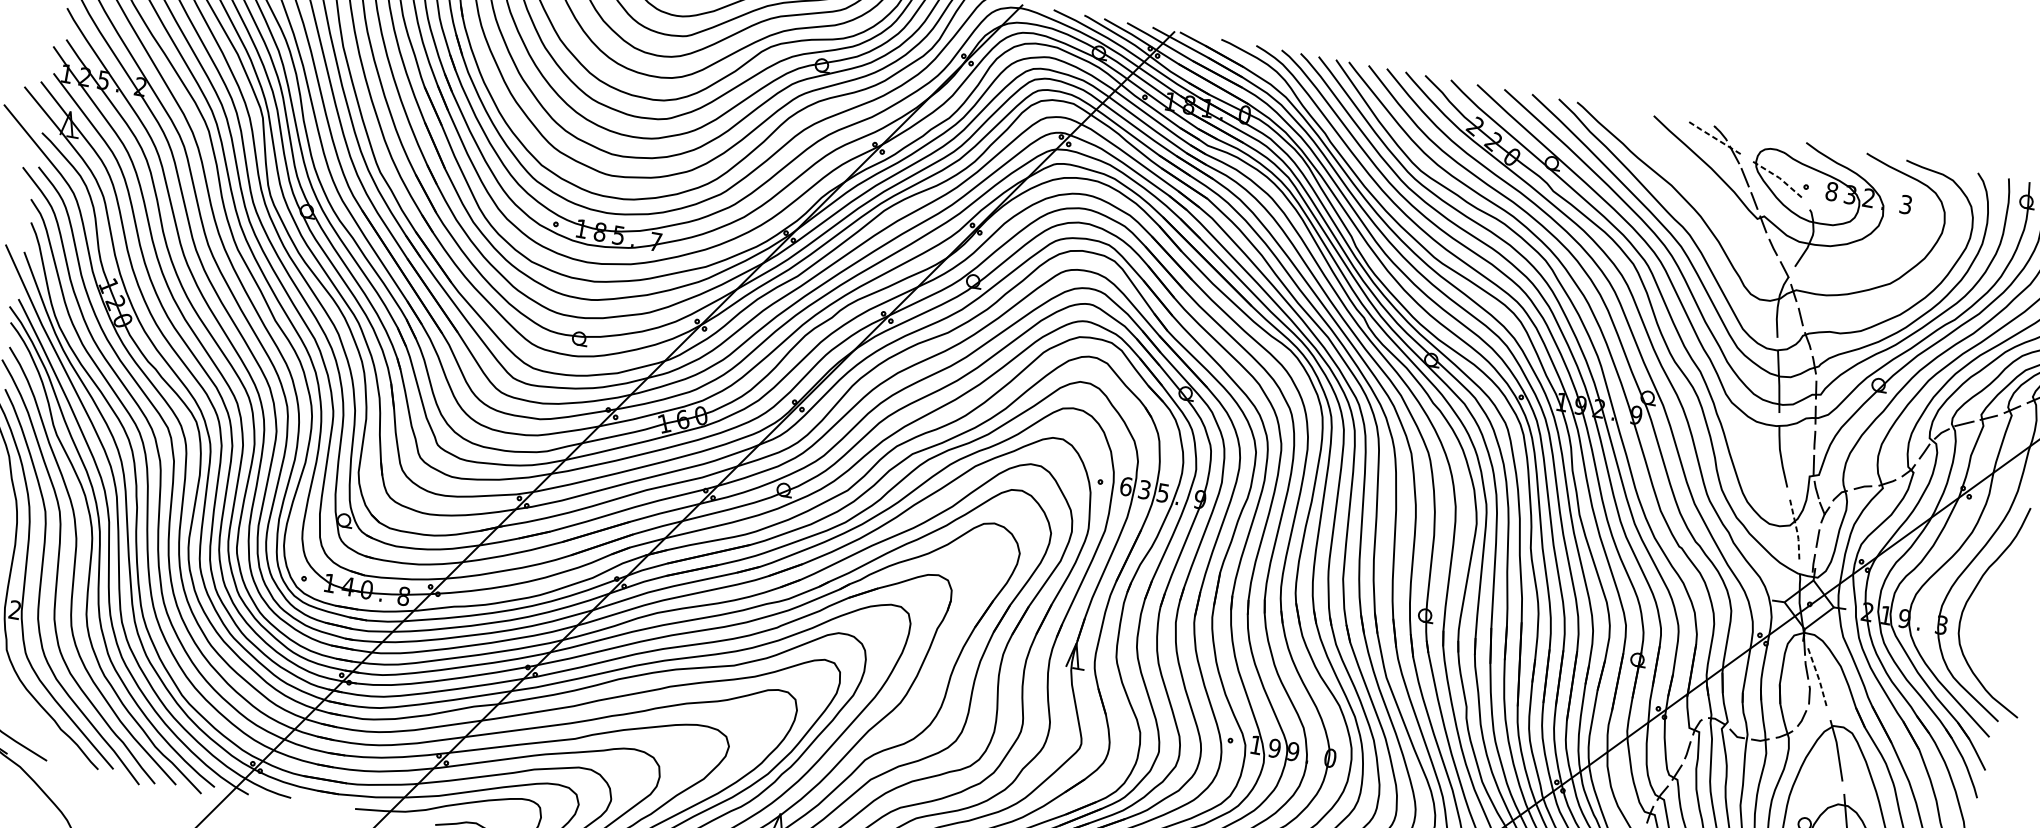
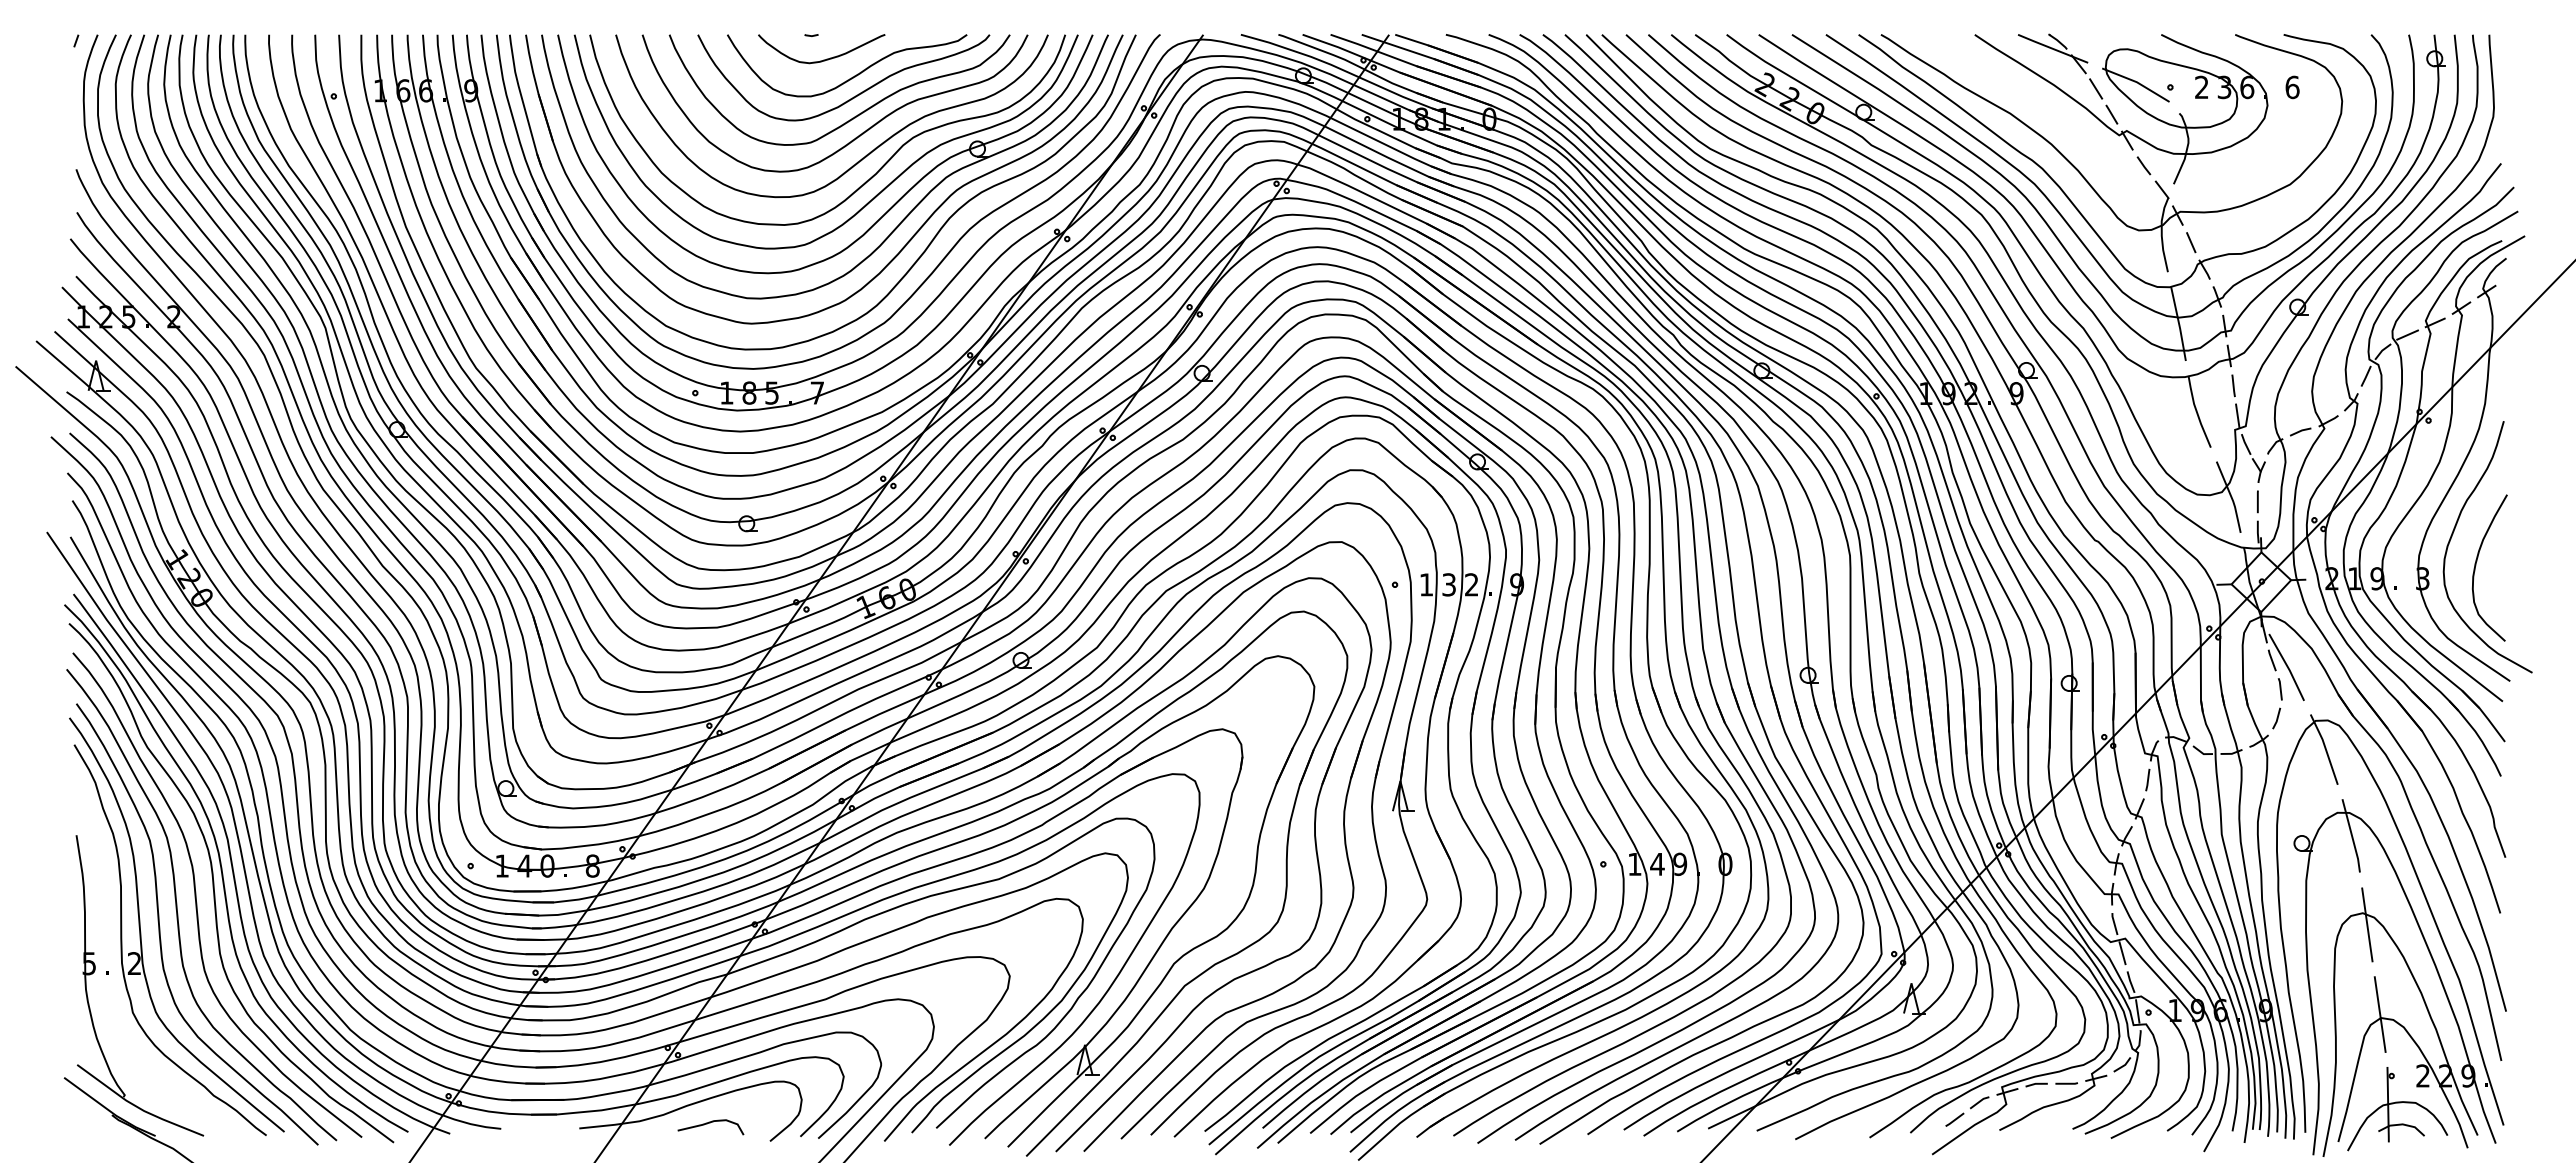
line: (1715, 138) -> (2052, 48), dashed -> solid
line: (1779, 178) -> (2136, 82), dashed -> solid
text: (1831, 191) -> (2201, 87), 8 -> 2
text: (1869, 198) -> (2247, 87), 2 -> 6
text: (1906, 204) -> (2292, 87), 3 -> 6
text: (1126, 486) -> (1426, 584), 6 -> 1
text: (1163, 492) -> (1471, 584), 5 -> 2
line: (1797, 532) -> (2232, 498), dashed -> solid
curve: (1987, 622) -> (2476, 565), added
line: (1818, 678) -> (2287, 667), dashed -> solid
text: (1274, 747) -> (1657, 863), 9 -> 4

